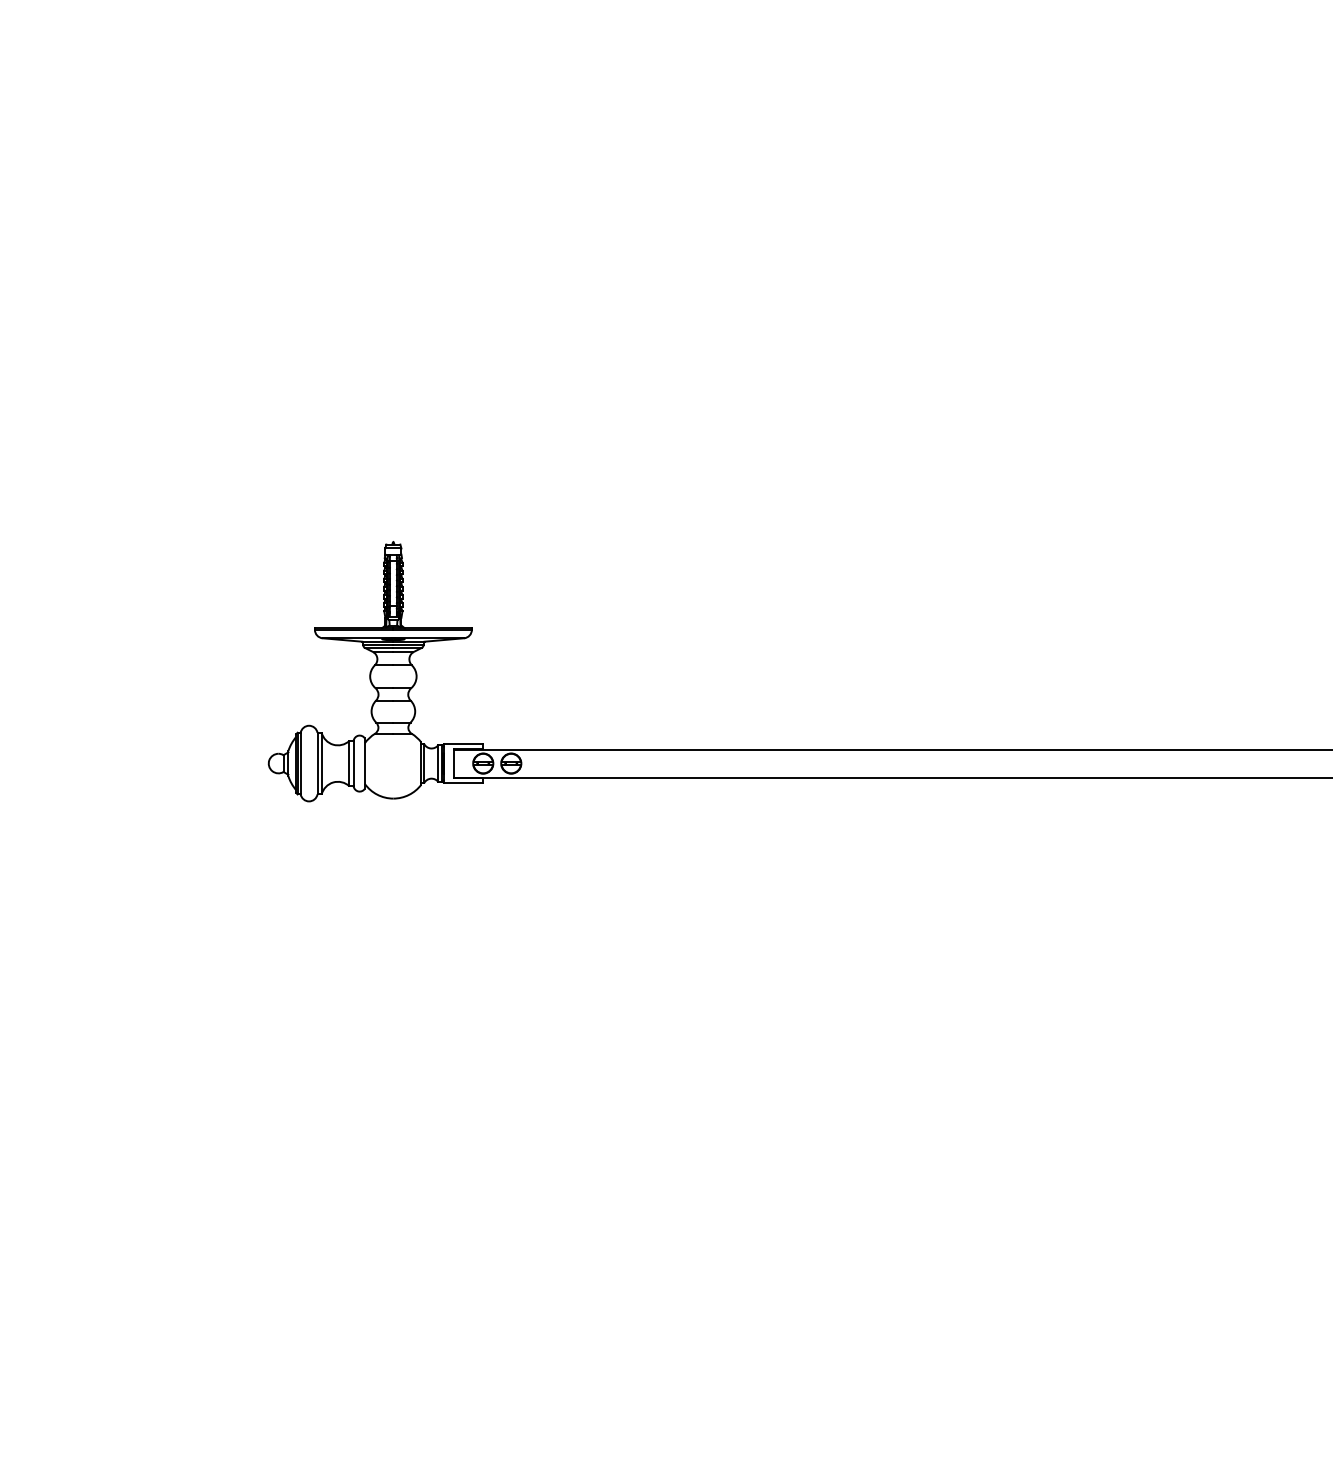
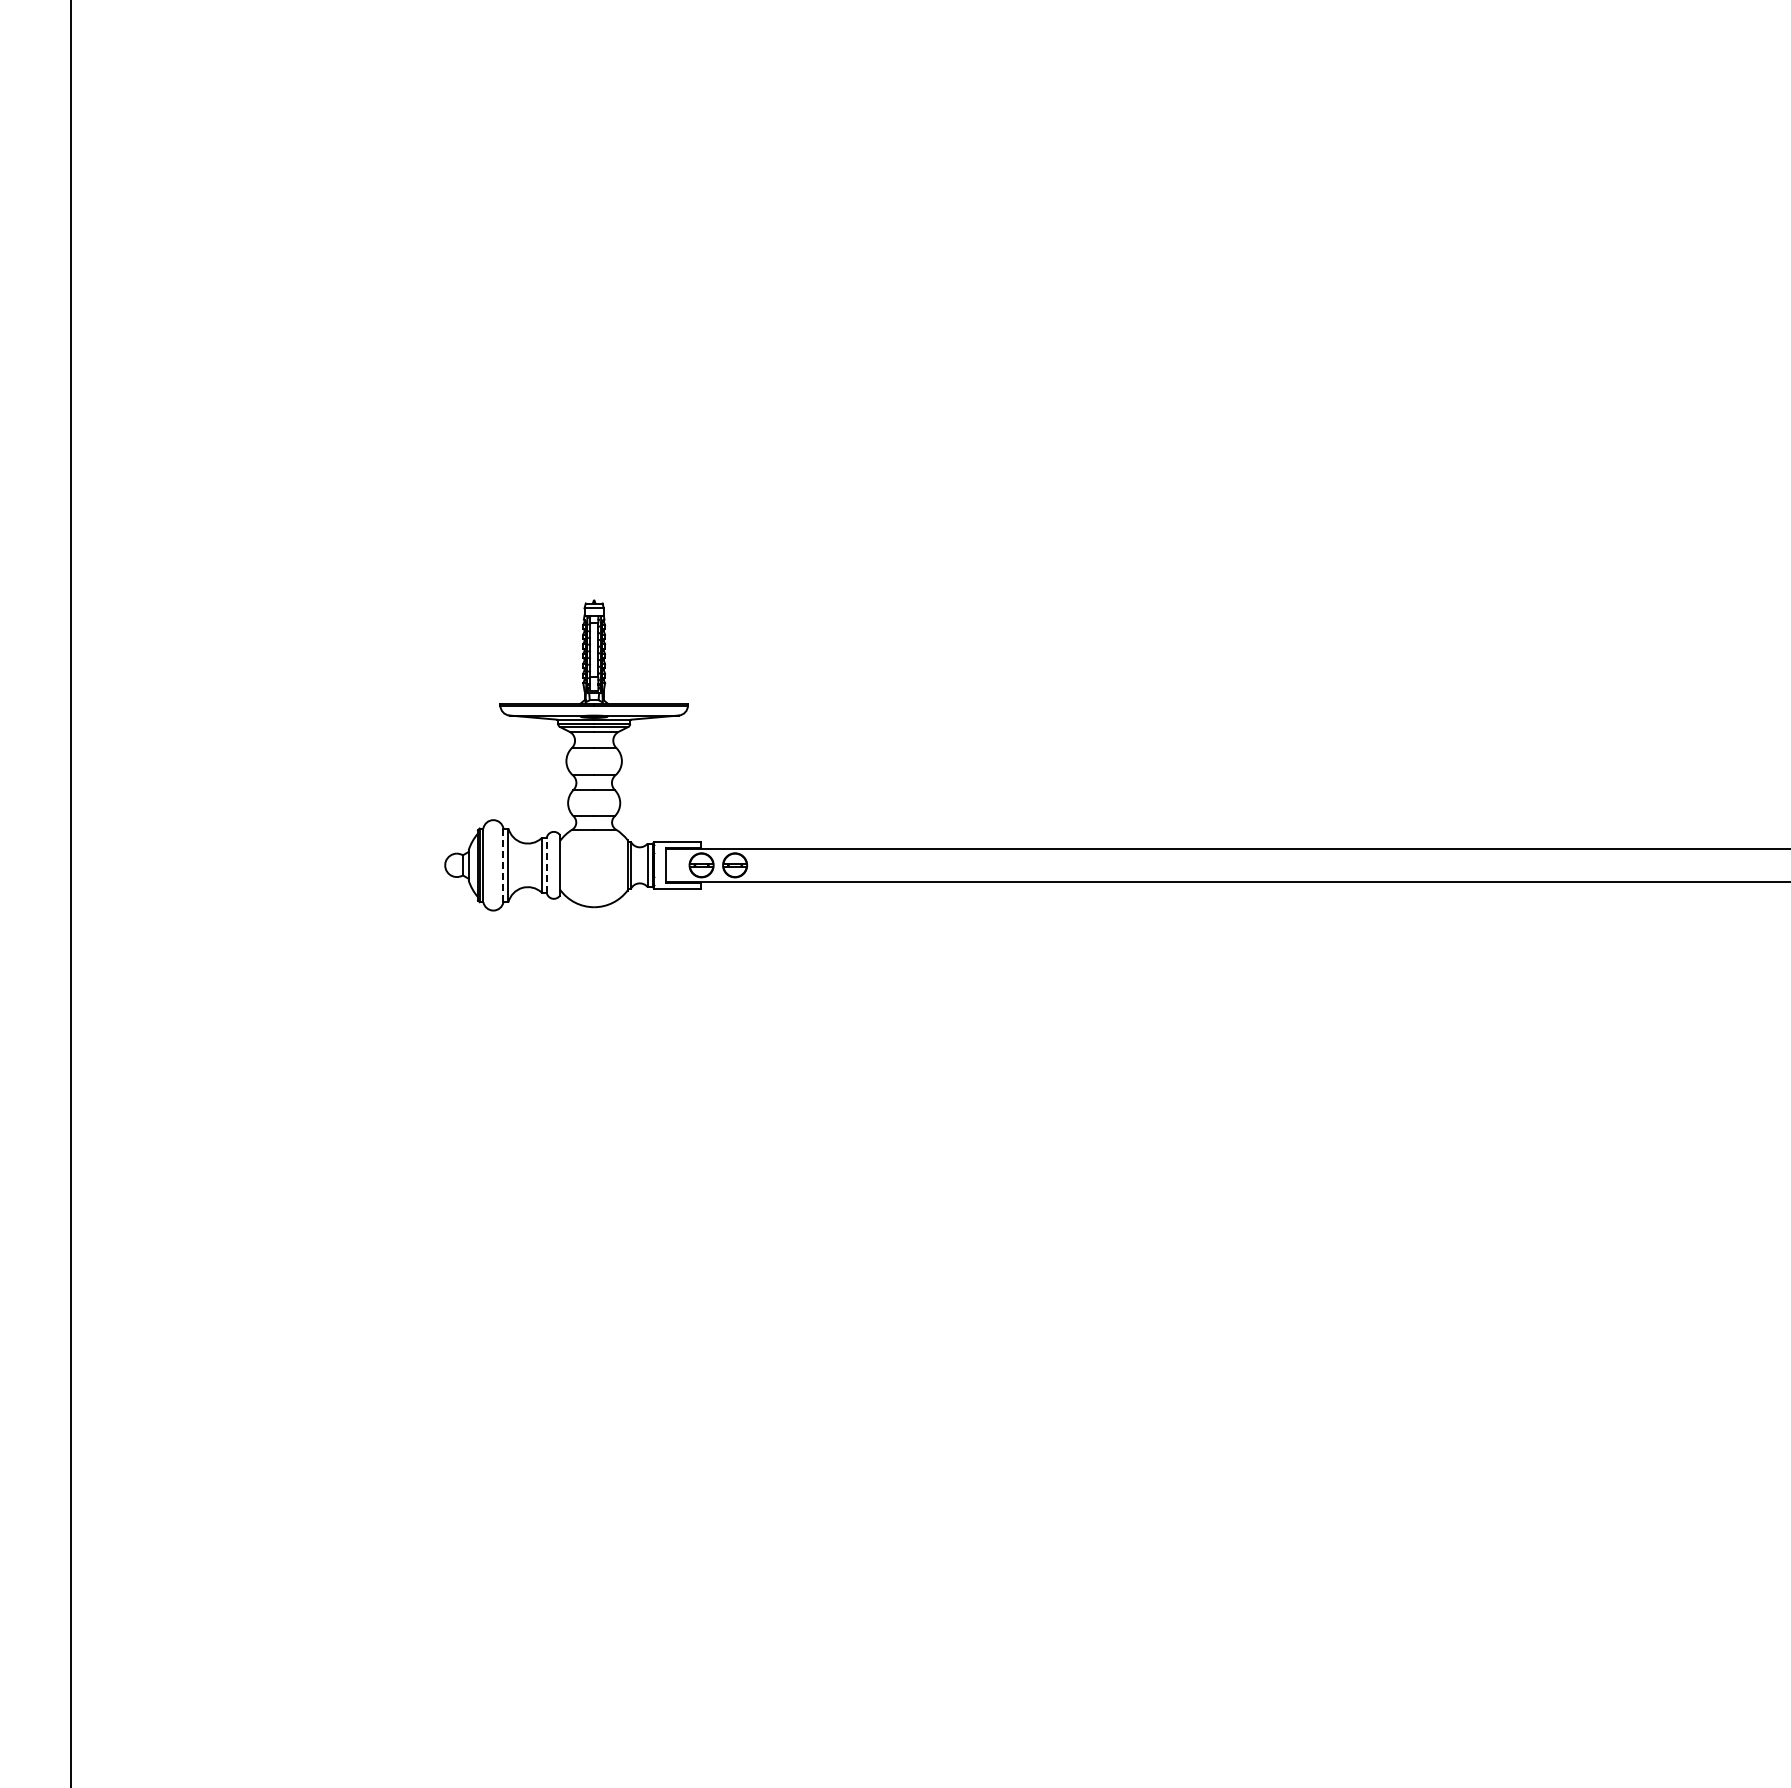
line: (353, 762) -> (546, 864), solid -> dashed
line: (317, 763) -> (503, 865), solid -> dashed

